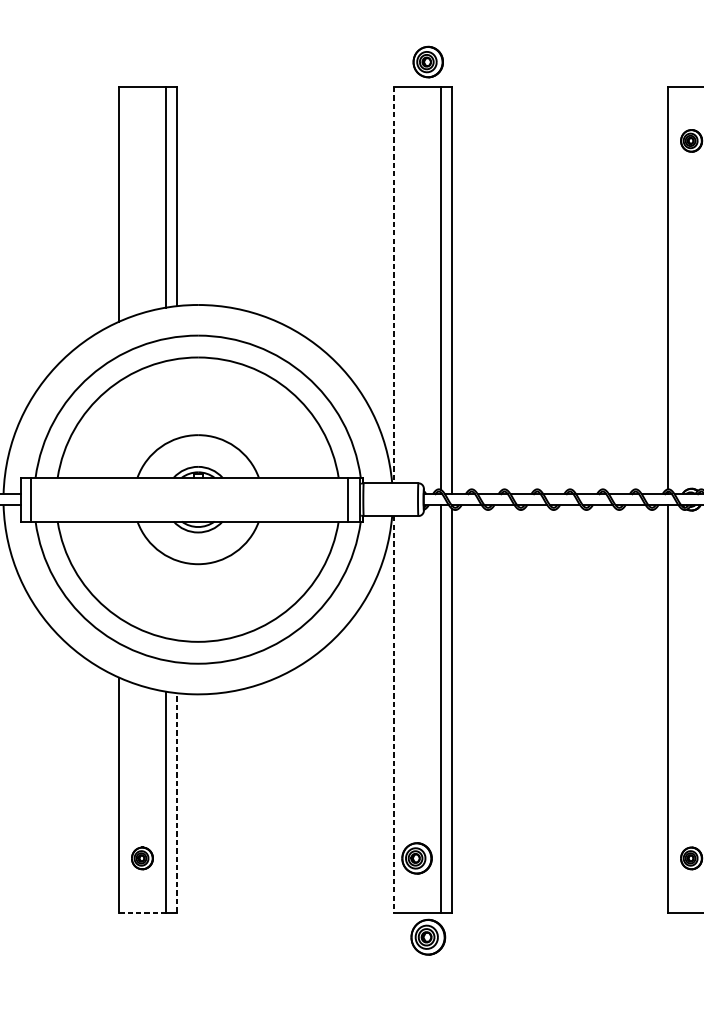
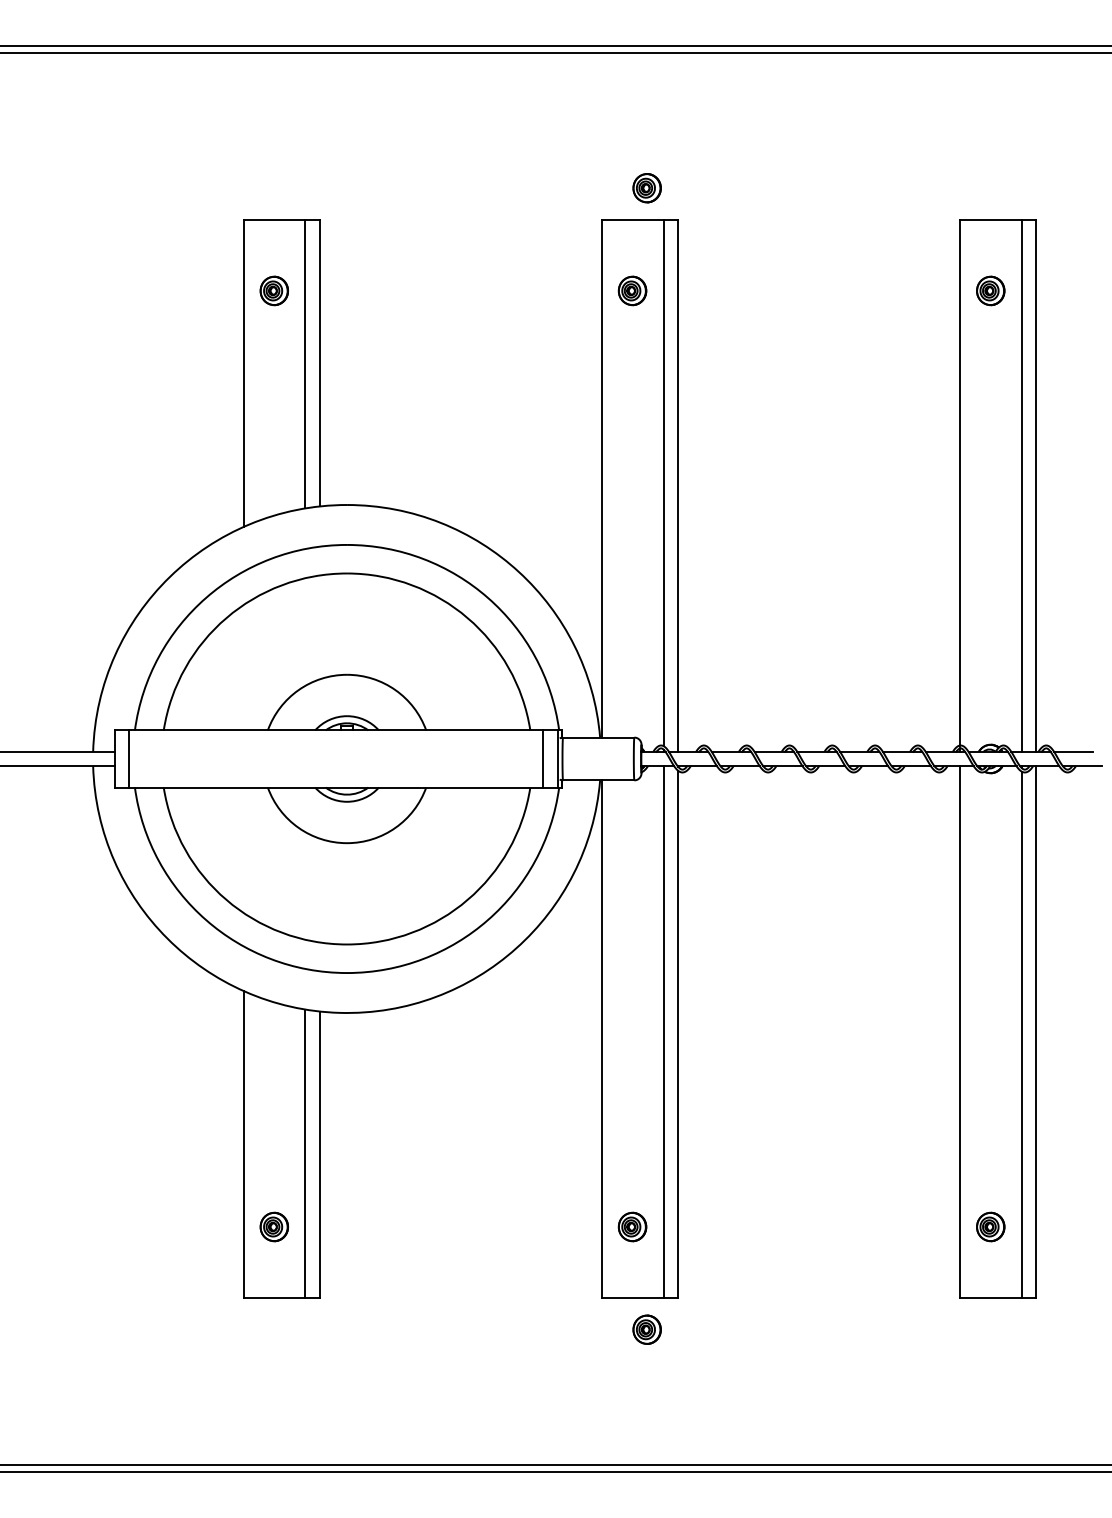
part: (427, 62) -> (646, 188), size x0.71
part: (141, 140) -> (273, 290), added
part: (416, 140) -> (632, 290), added
line: (393, 284) -> (602, 478), dashed -> solid
line: (393, 714) -> (602, 1039), dashed -> solid
line: (177, 802) -> (319, 1154), dashed -> solid
part: (416, 858) -> (632, 1226), size x0.71
line: (142, 912) -> (274, 1297), dashed -> solid
part: (427, 936) -> (646, 1329), size x0.62

